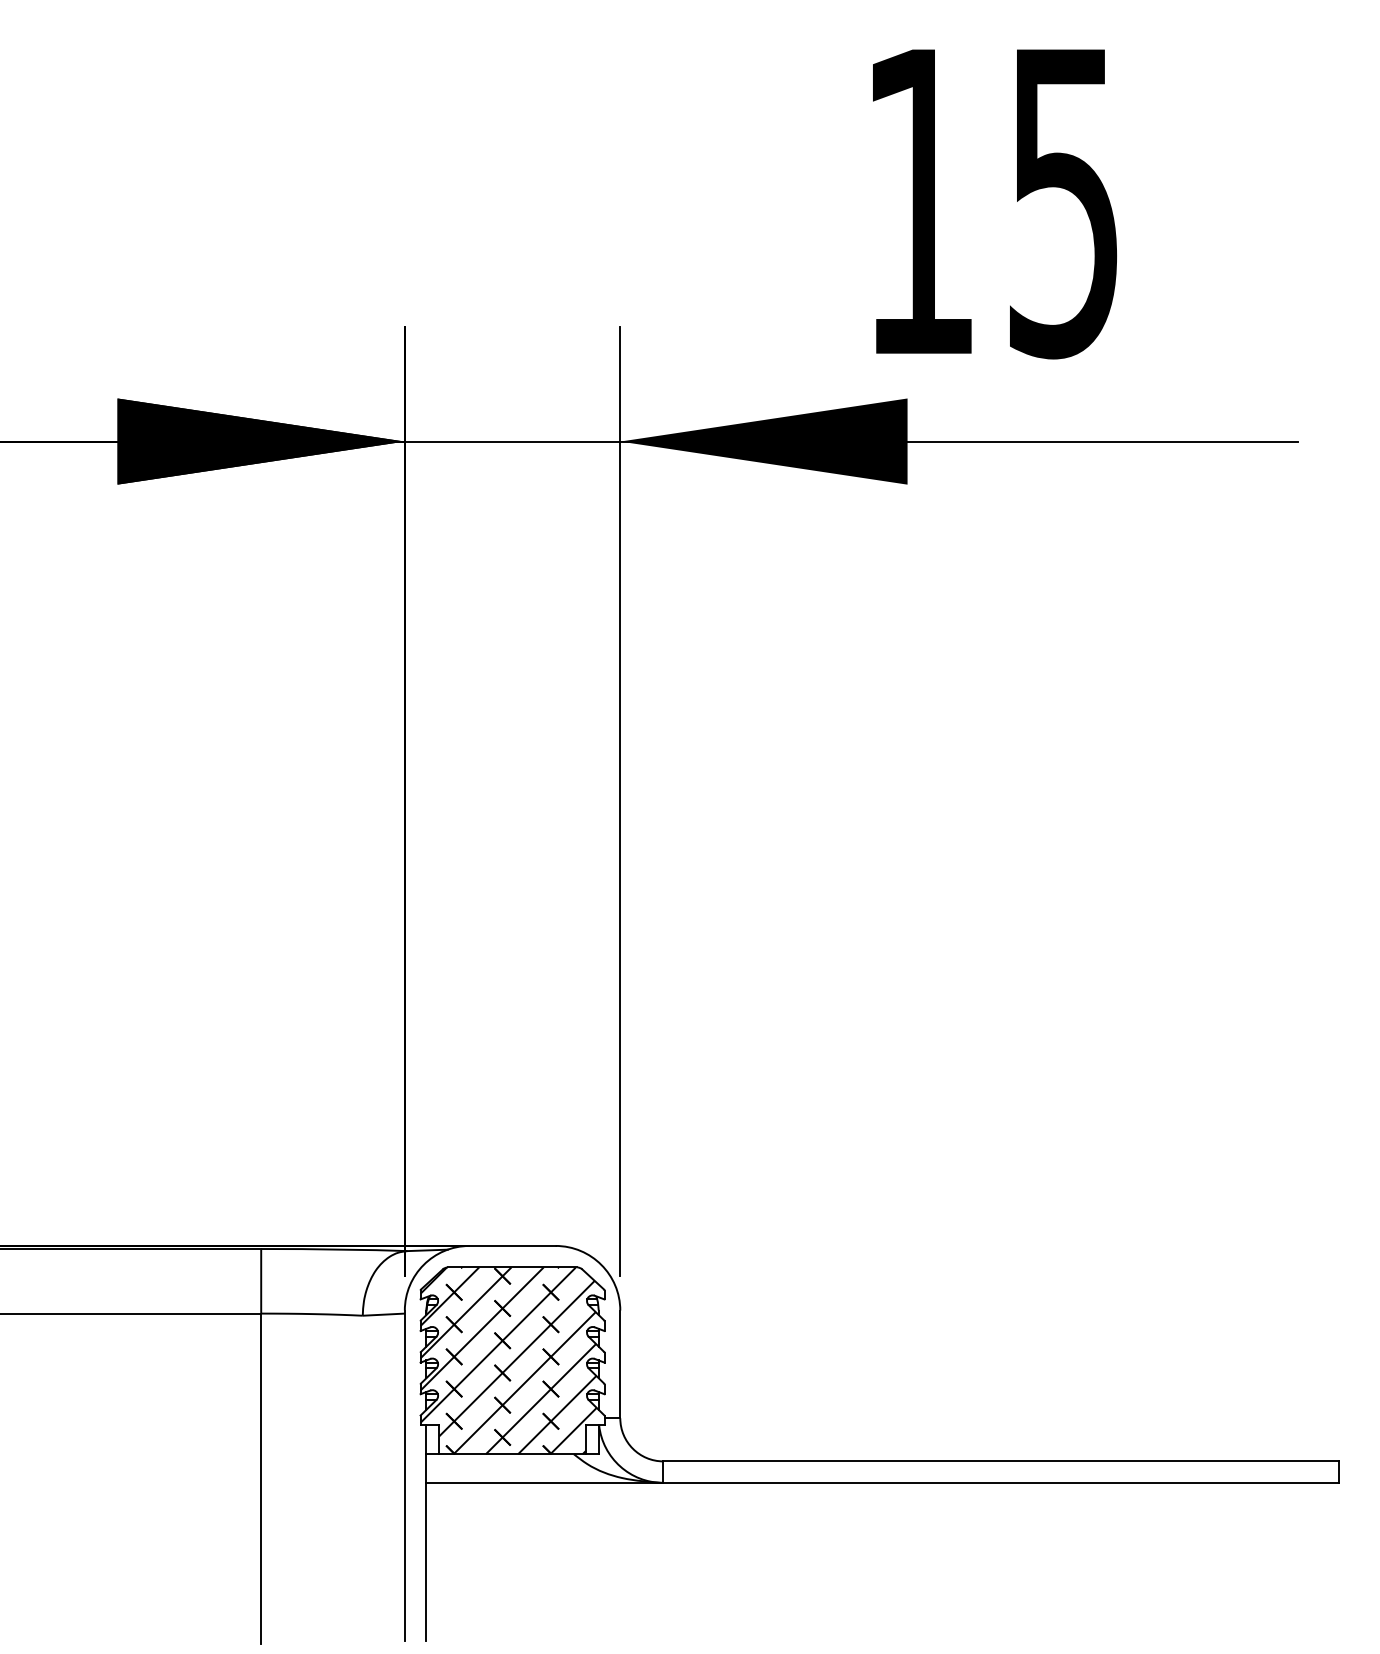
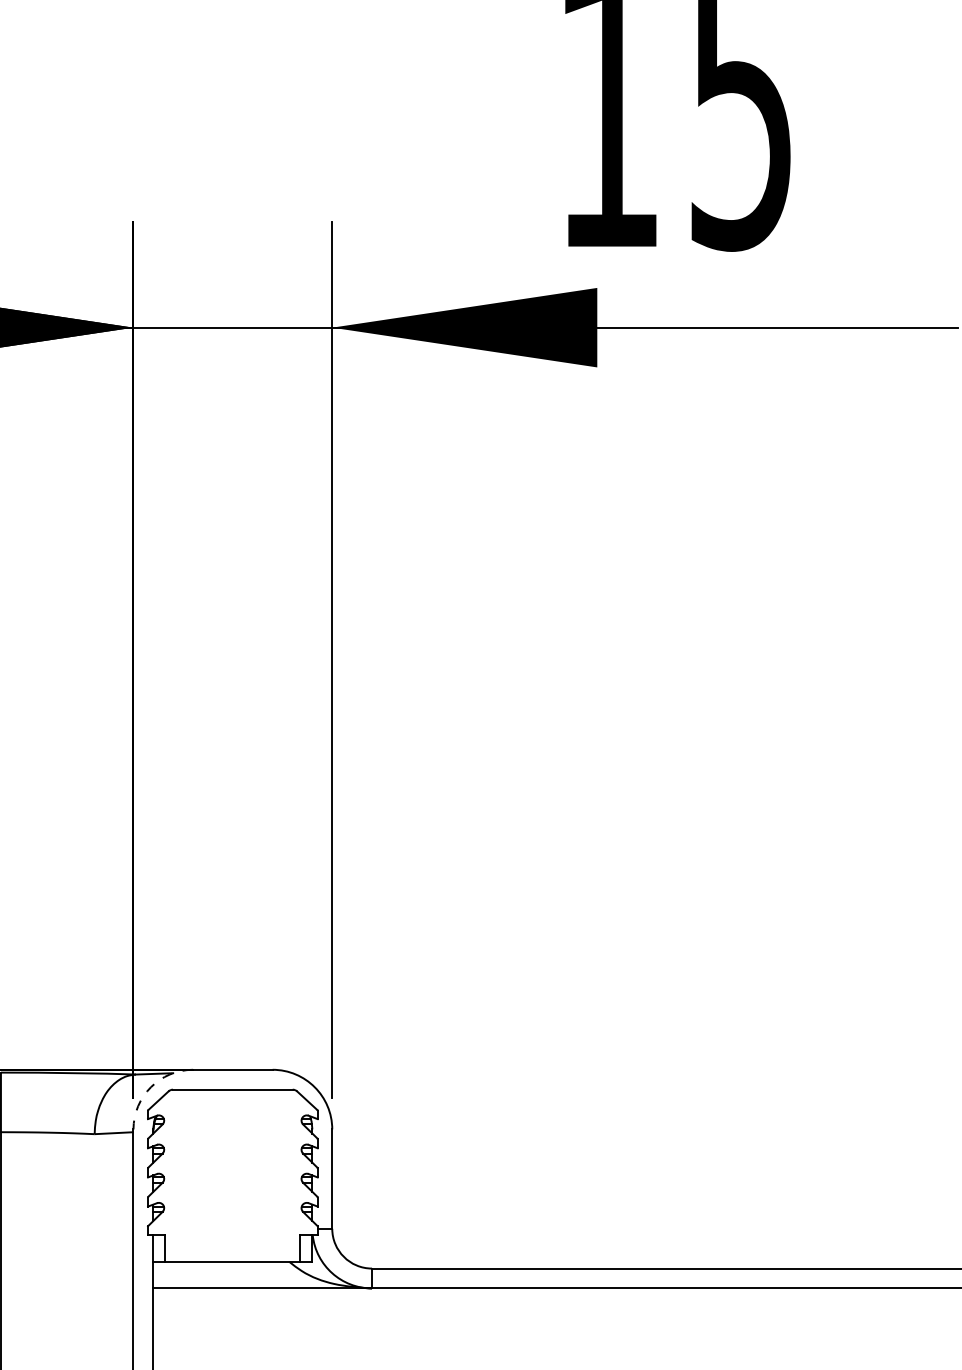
arc: (423, 1264) -> (150, 1086), solid -> dashed
hatch: (508, 1360) -> (229, 1175), removed

